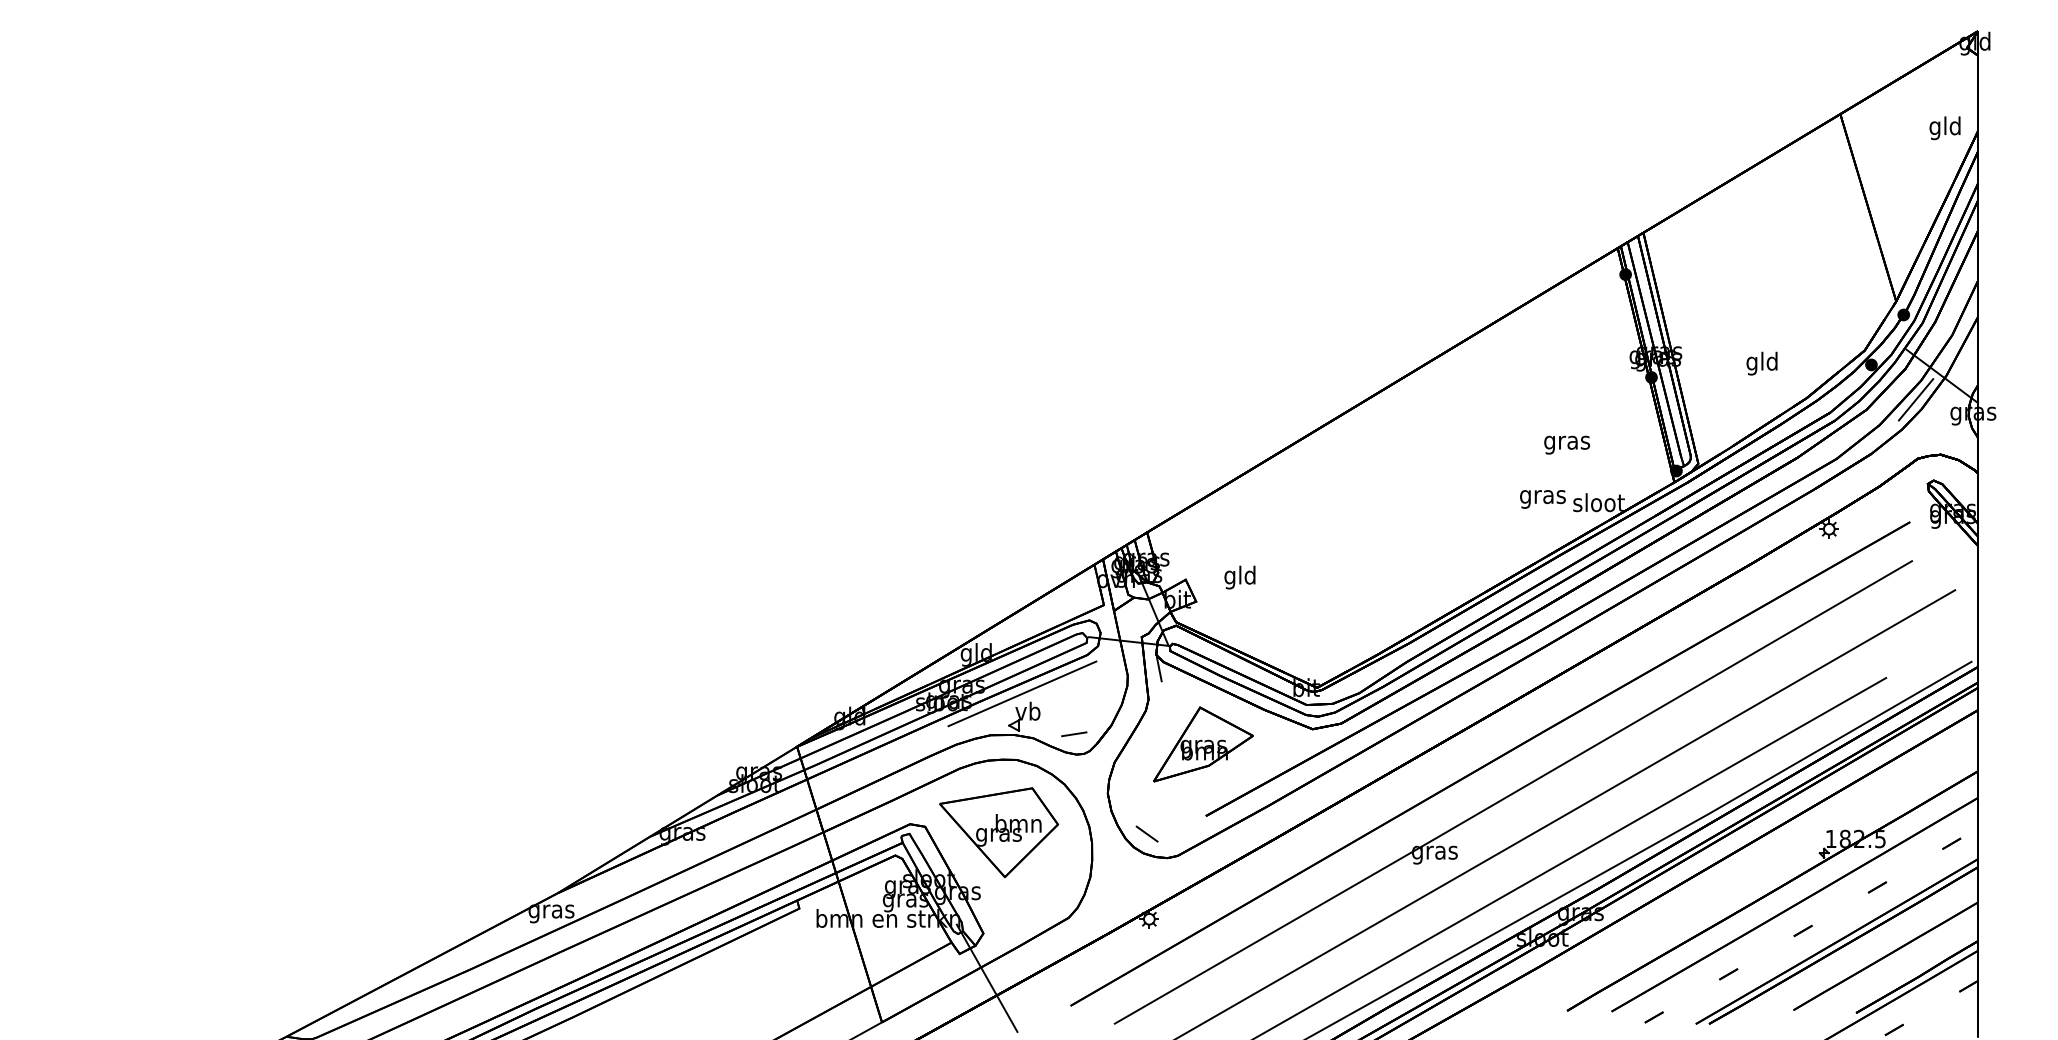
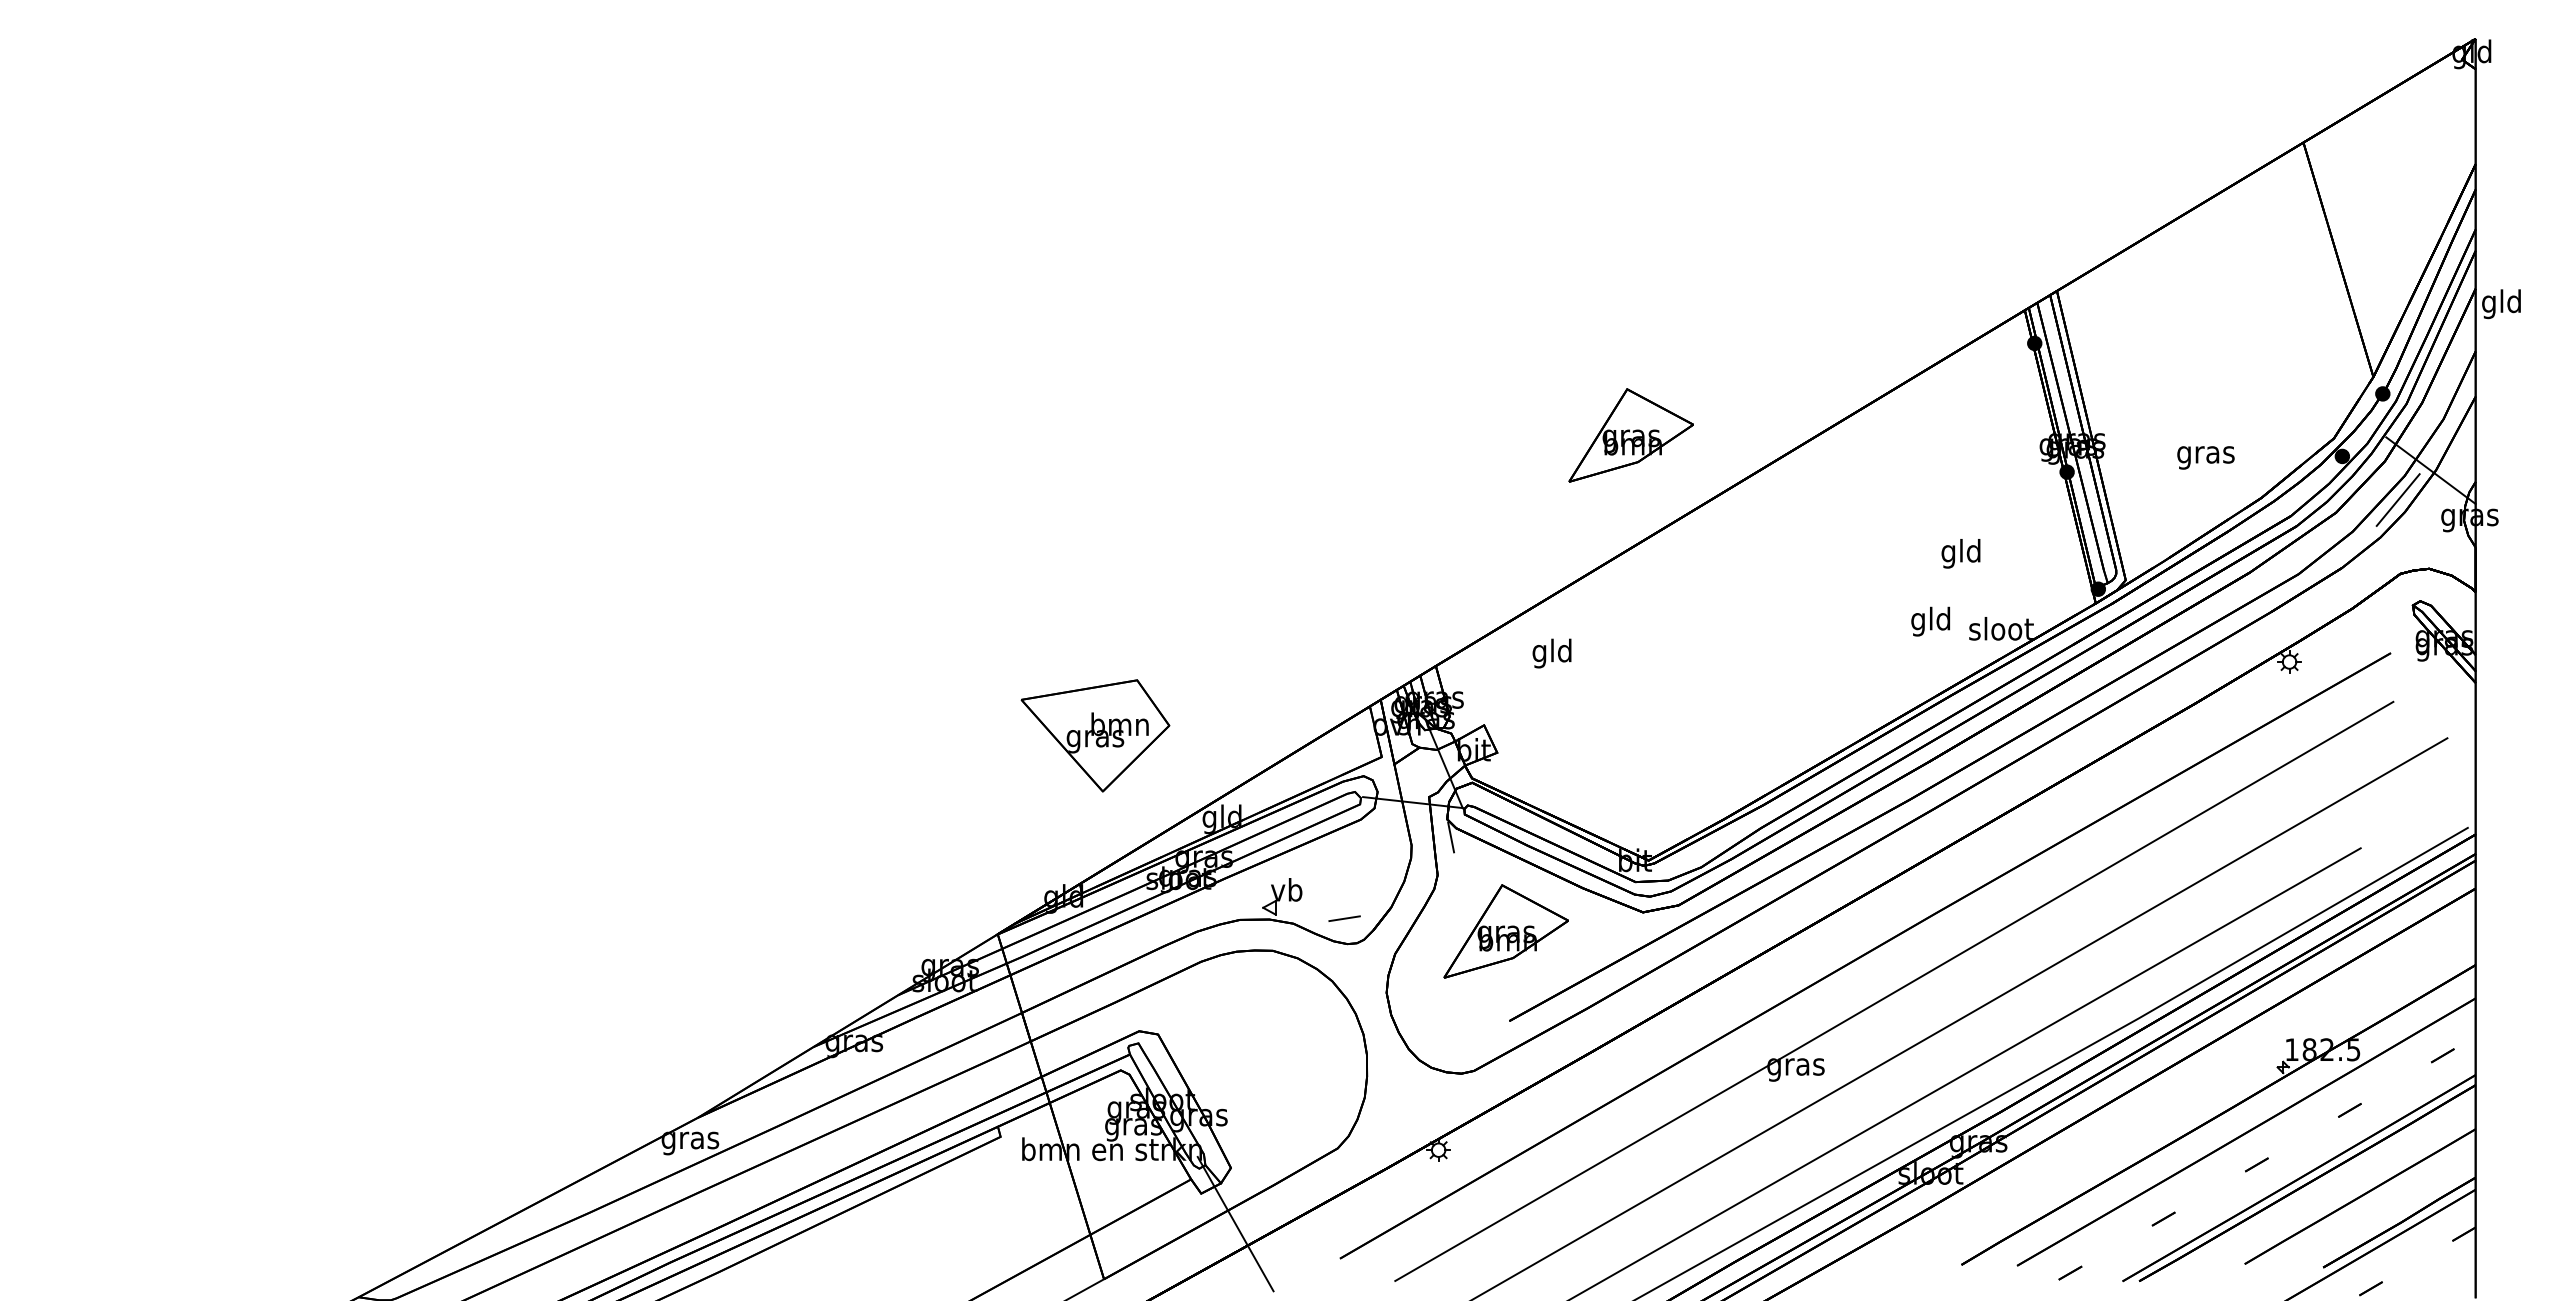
text: (1945, 128) -> (2501, 304), moved
part: (1302, 348) -> (1630, 435), added
text: (1762, 363) -> (2205, 454), gld -> gras
text: (1567, 442) -> (1961, 553), gras -> gld
text: (1542, 496) -> (1930, 621), gras -> gld
text: (1239, 577) -> (1551, 653), moved
line: (1022, 693) -> (1279, 867), removed
part: (999, 832) -> (1095, 735), moved
line: (1146, 834) -> (1435, 1043), removed

